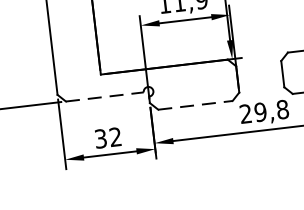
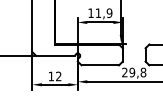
line: (104, 96) -> (55, 55), dashed -> solid
line: (195, 105) -> (100, 65), dashed -> solid
text: (101, 138) -> (51, 76), 32 -> 12

